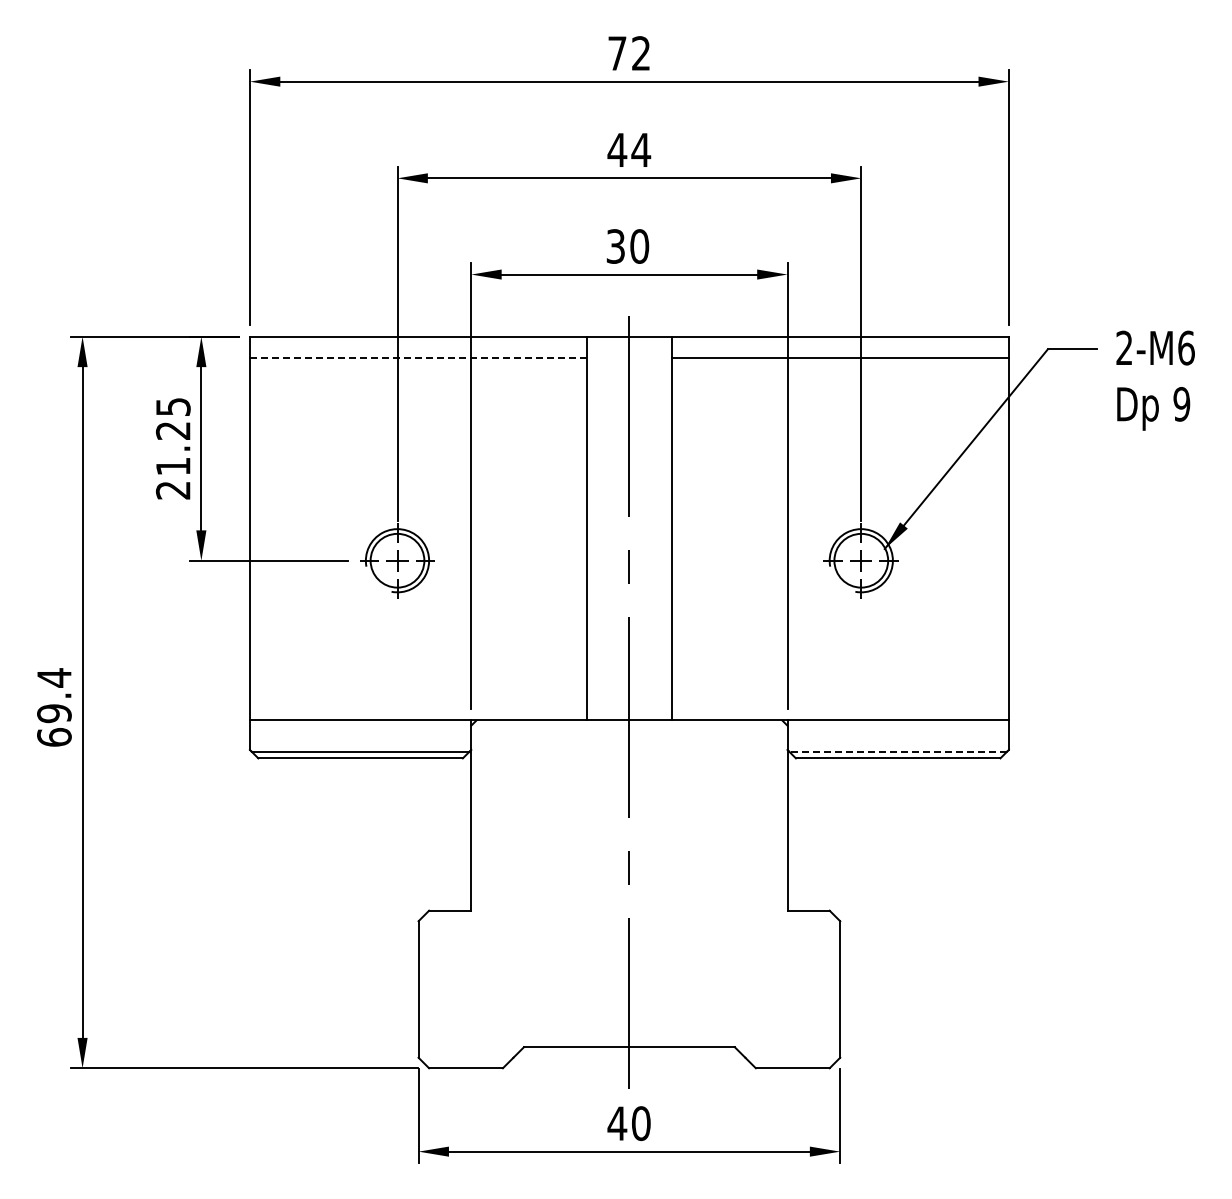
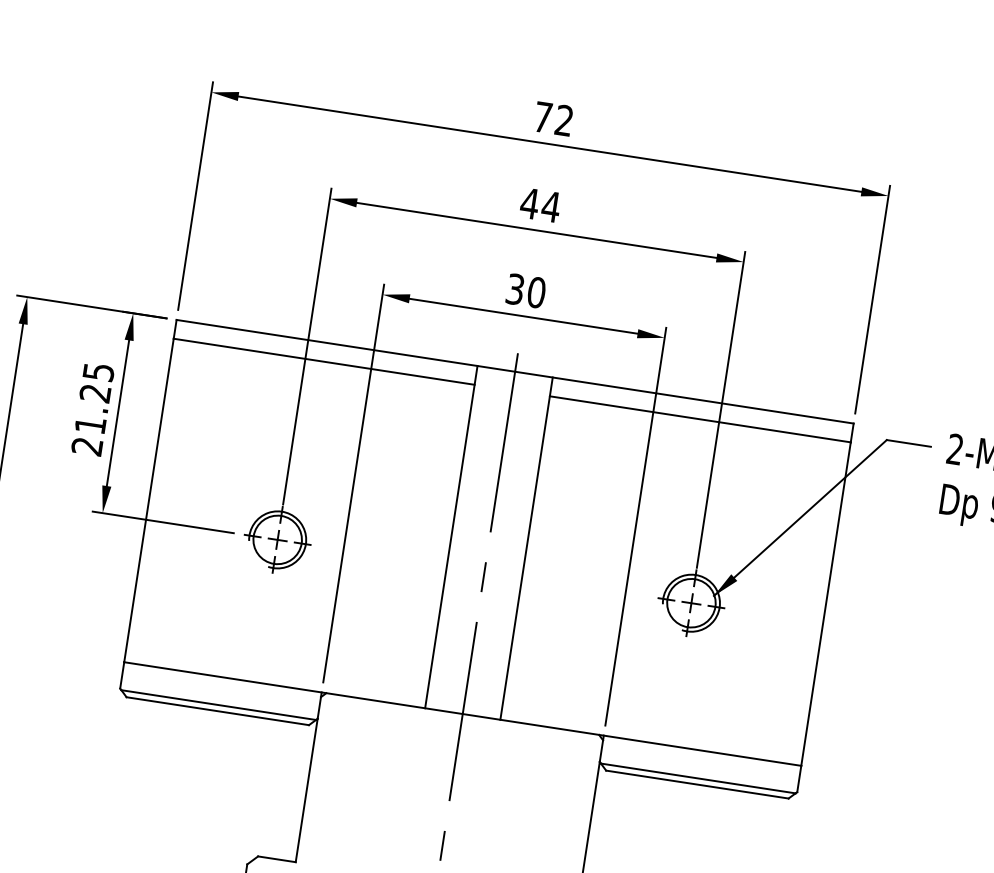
line: (418, 357) -> (324, 361), dashed -> solid
line: (897, 751) -> (697, 778), dashed -> solid

